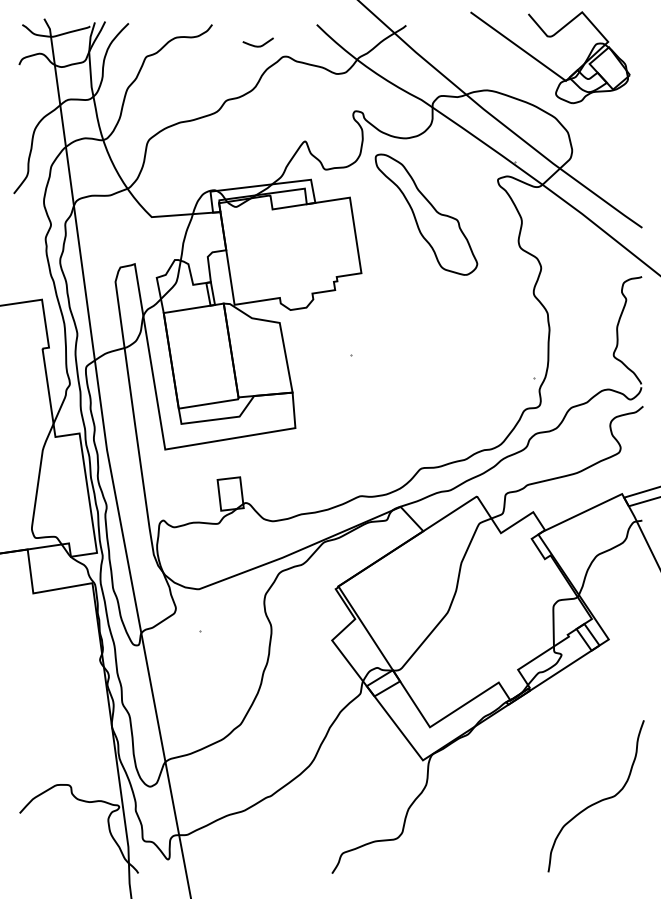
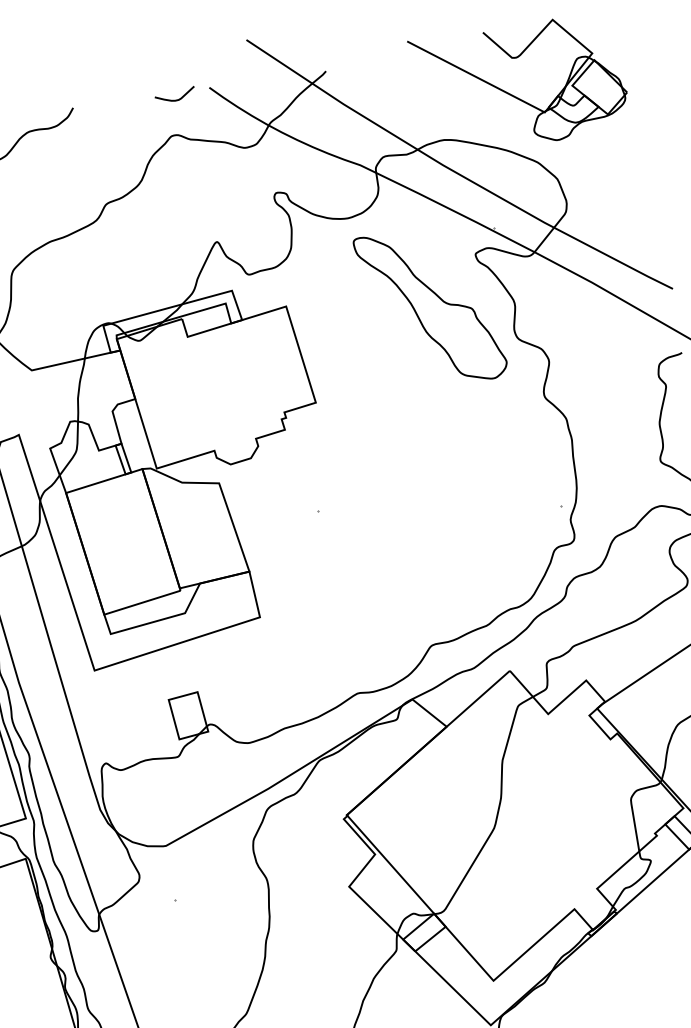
curve: (257, 45) -> (174, 99), moved
part: (426, 214) -> (430, 307), moved

